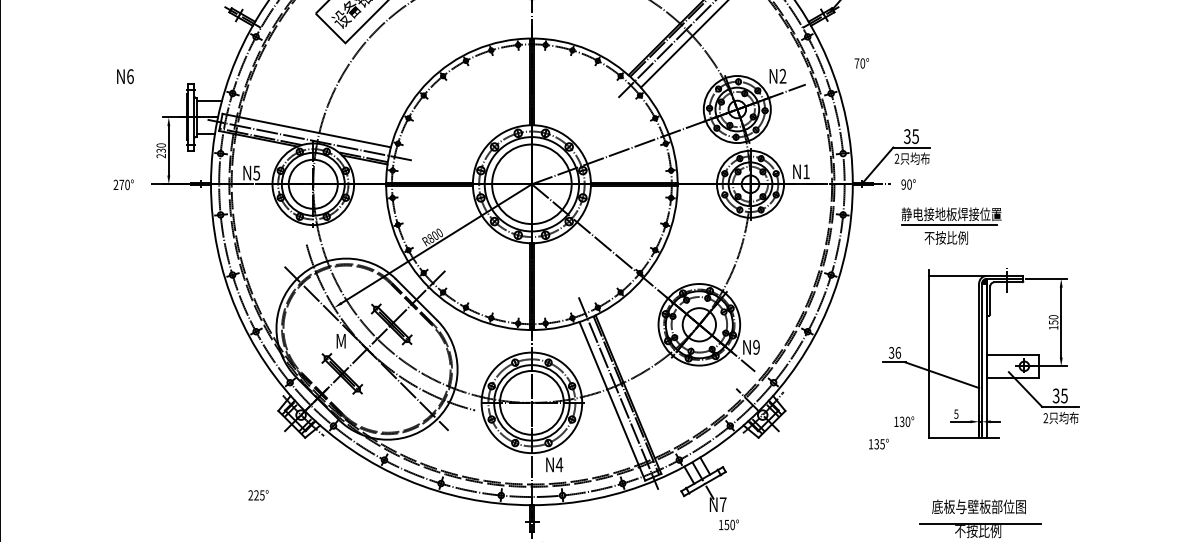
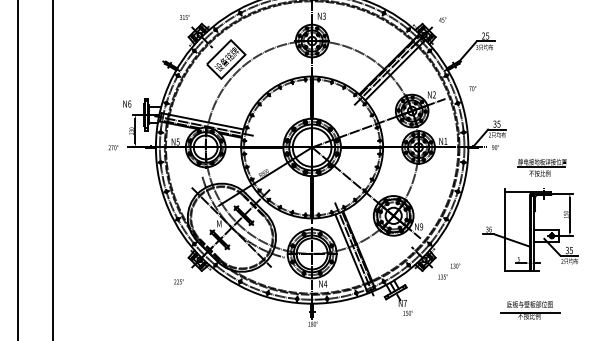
text: (125, 75) -> (127, 103), moved
part: (949, 225) -> (541, 167), moved
text: (892, 432) -> (449, 271), moved
text: (257, 494) -> (178, 281), moved

